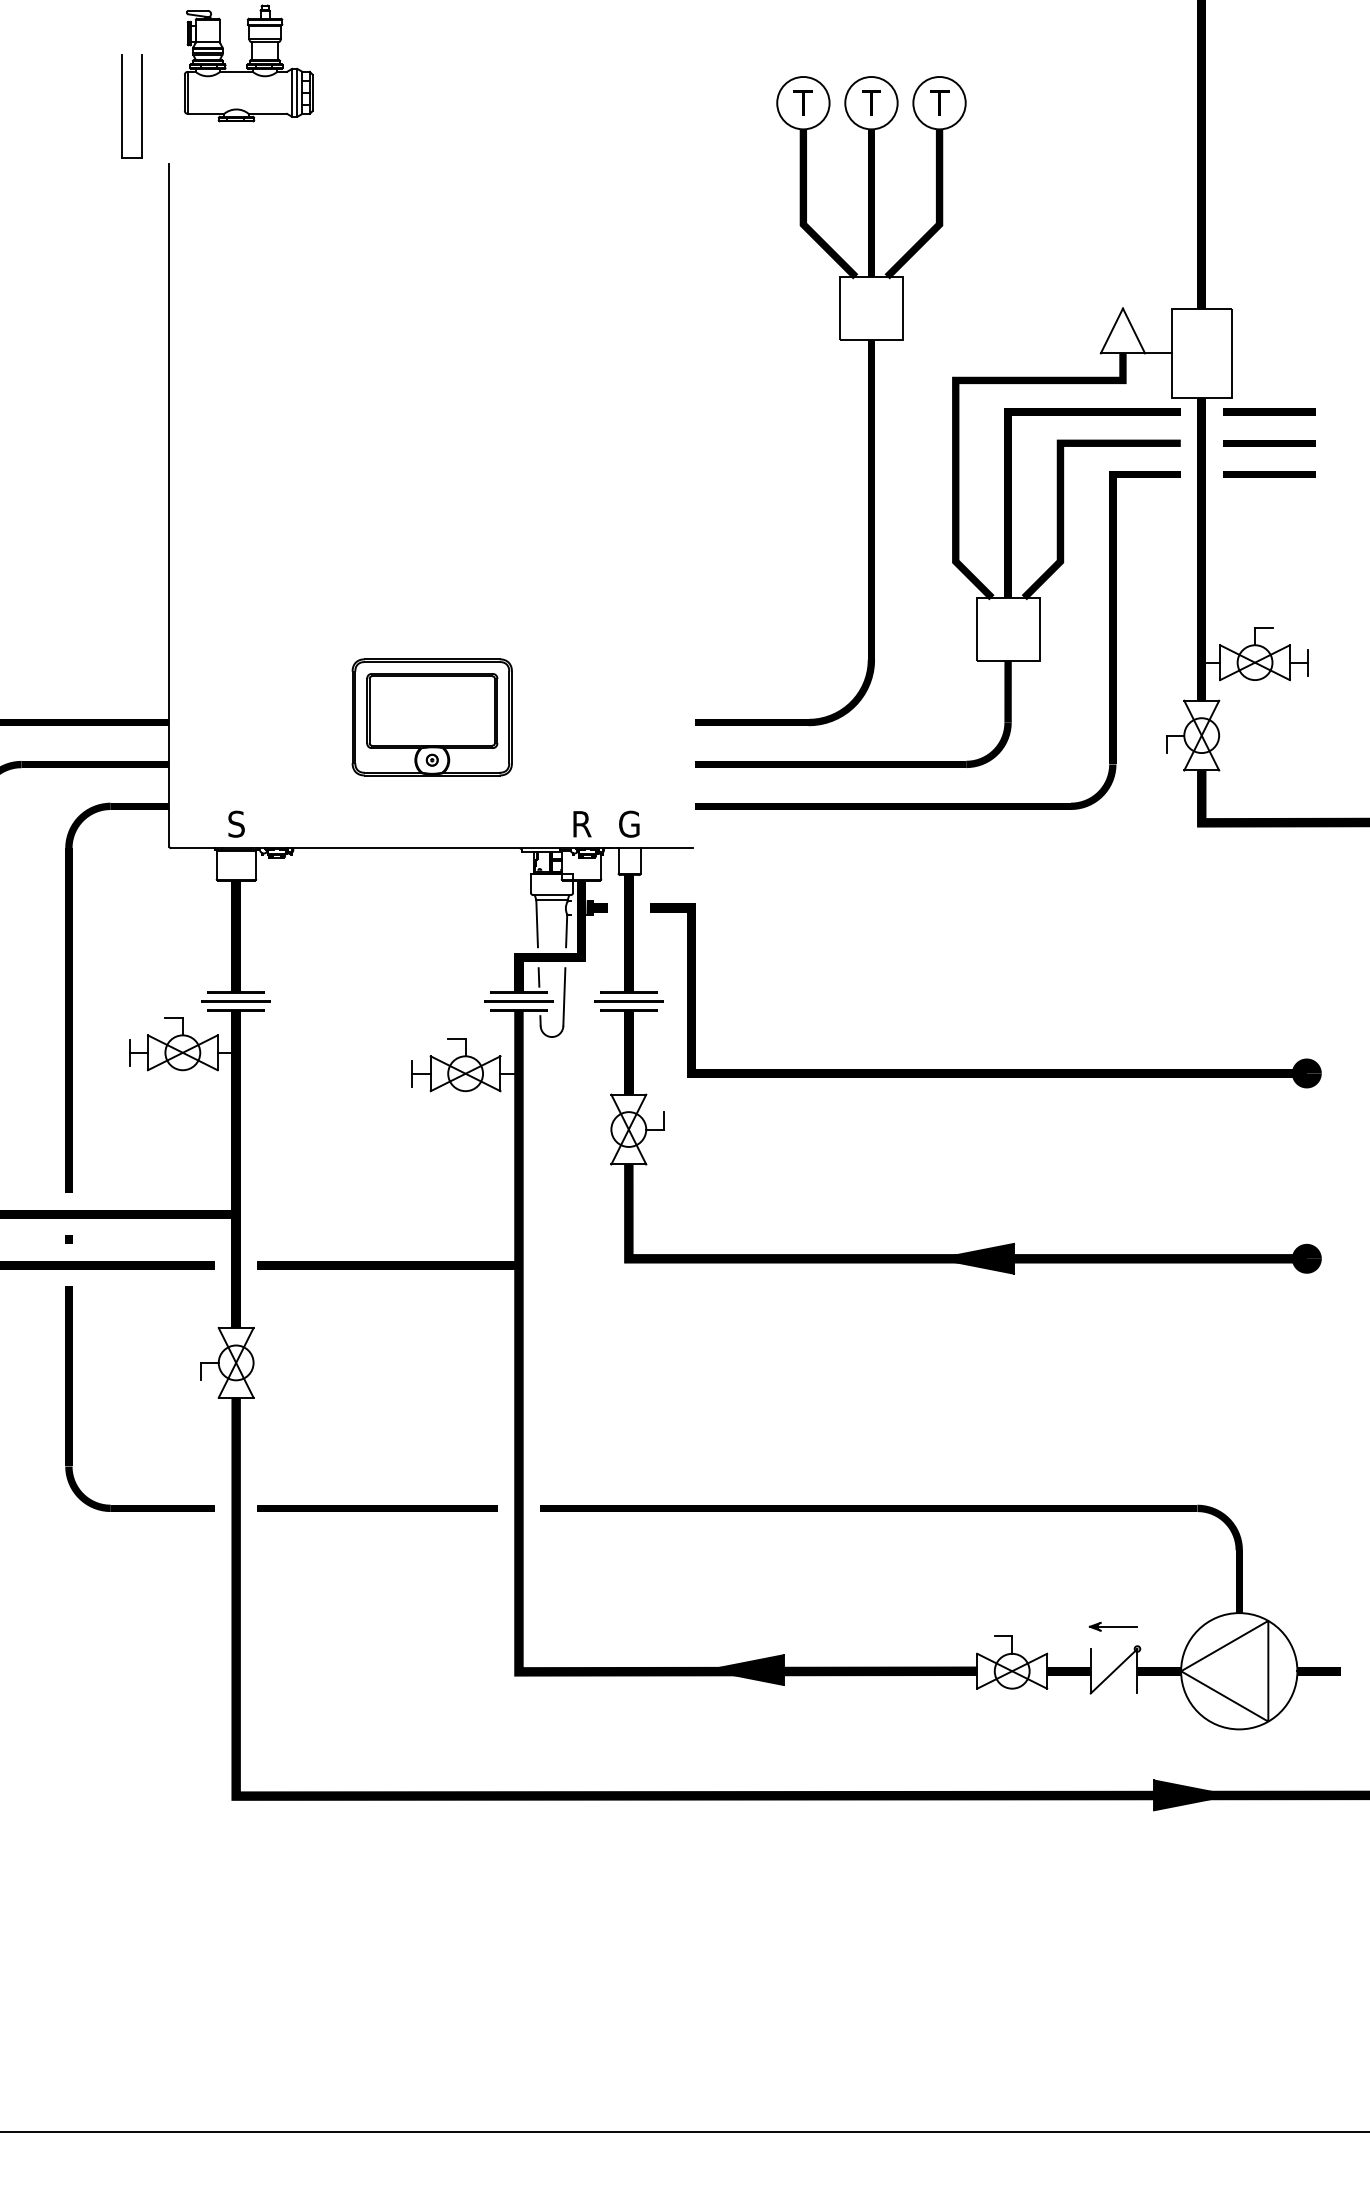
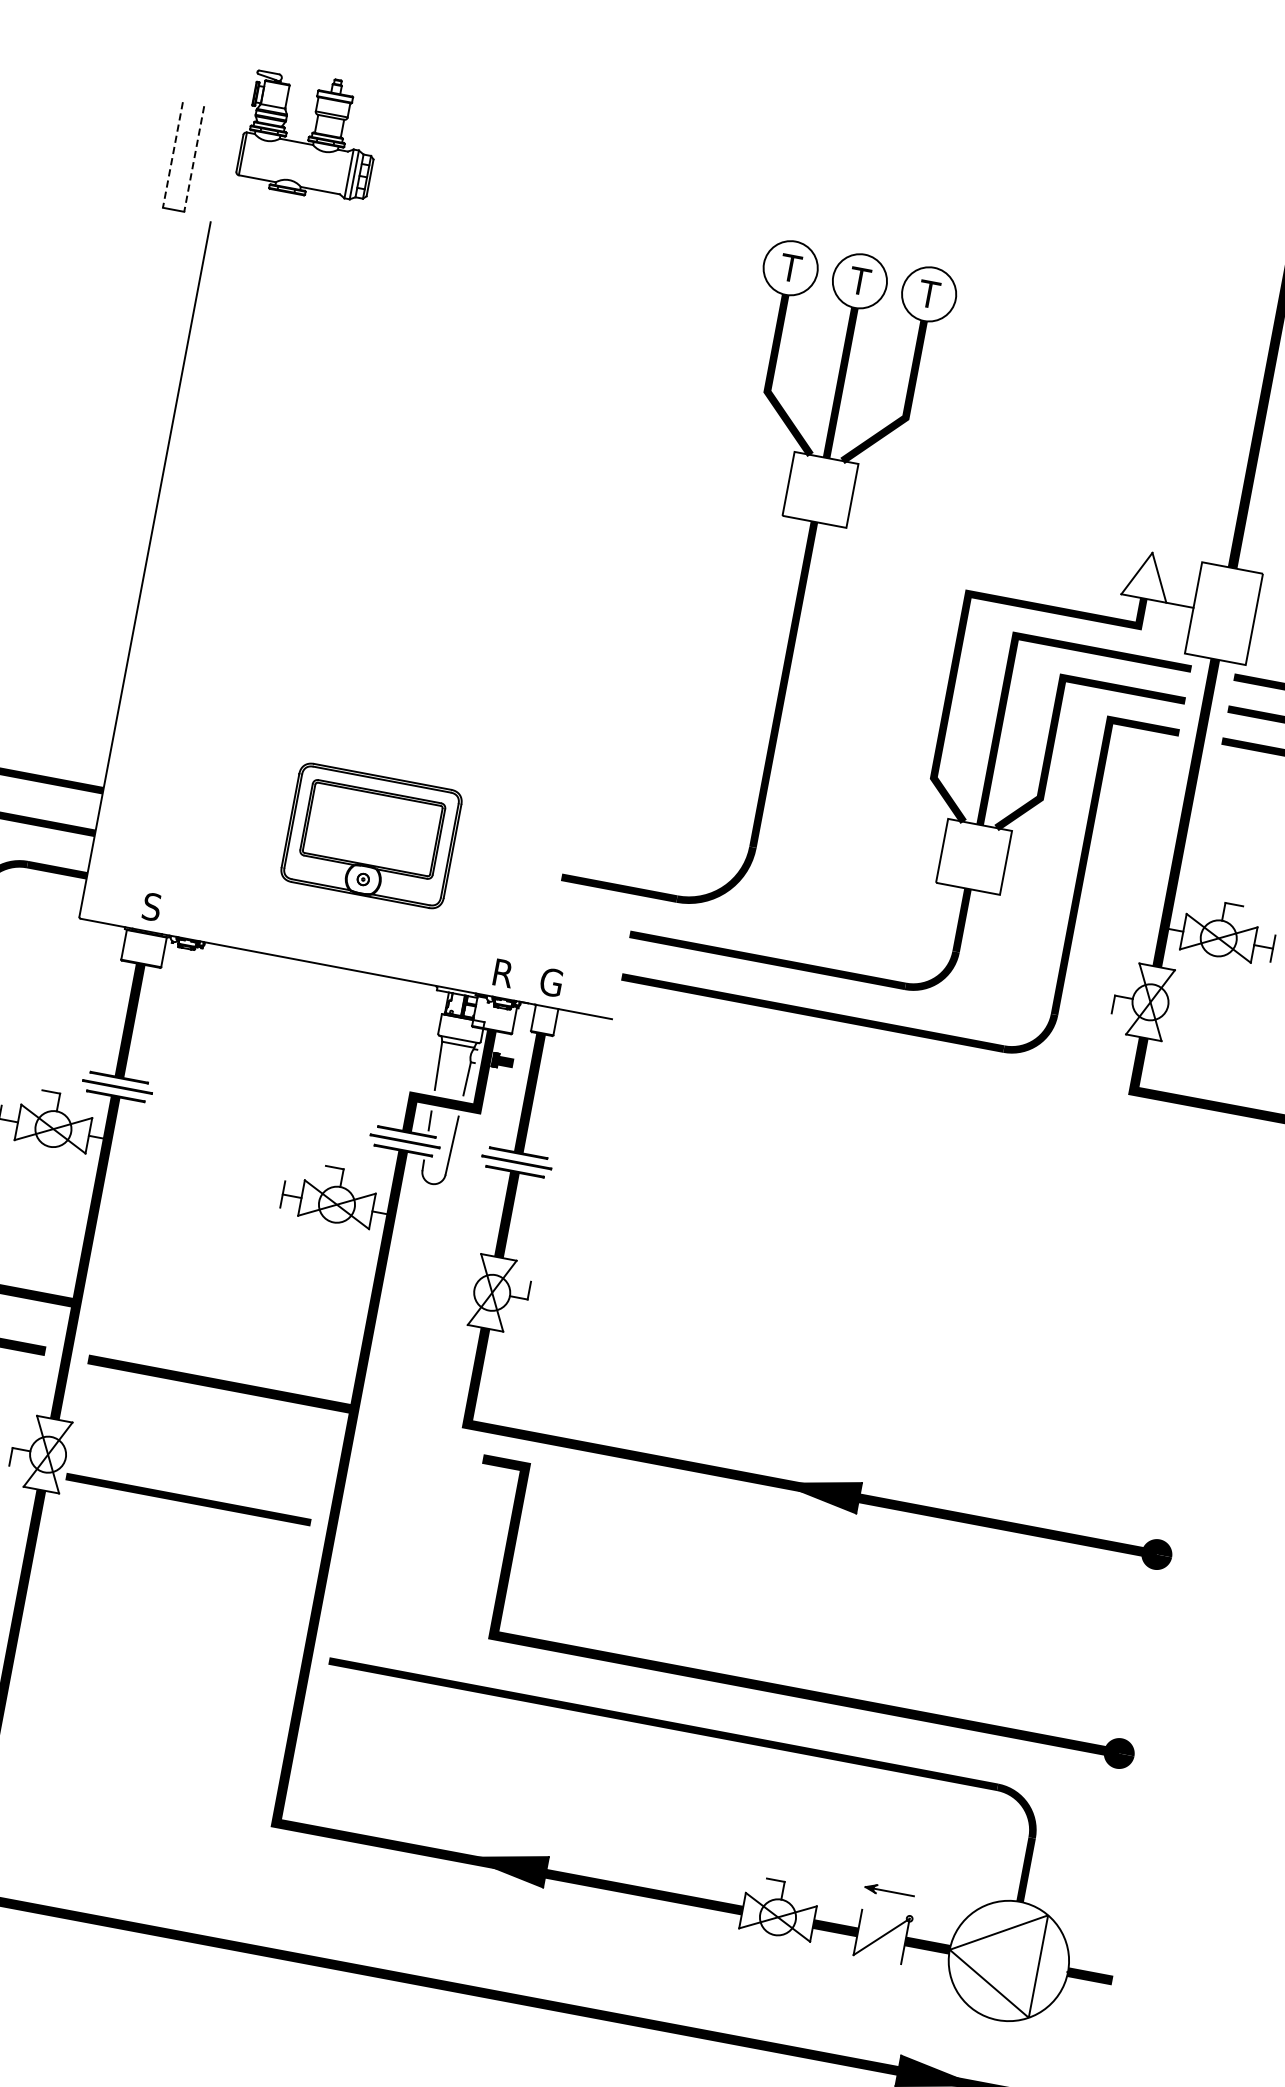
line: (121, 106) -> (172, 154), solid -> dashed
line: (142, 106) -> (194, 159), solid -> dashed
part: (868, 401) -> (799, 584), moved
part: (985, 1069) -> (793, 1687), moved
line: (377, 1508) -> (188, 1499), moved

